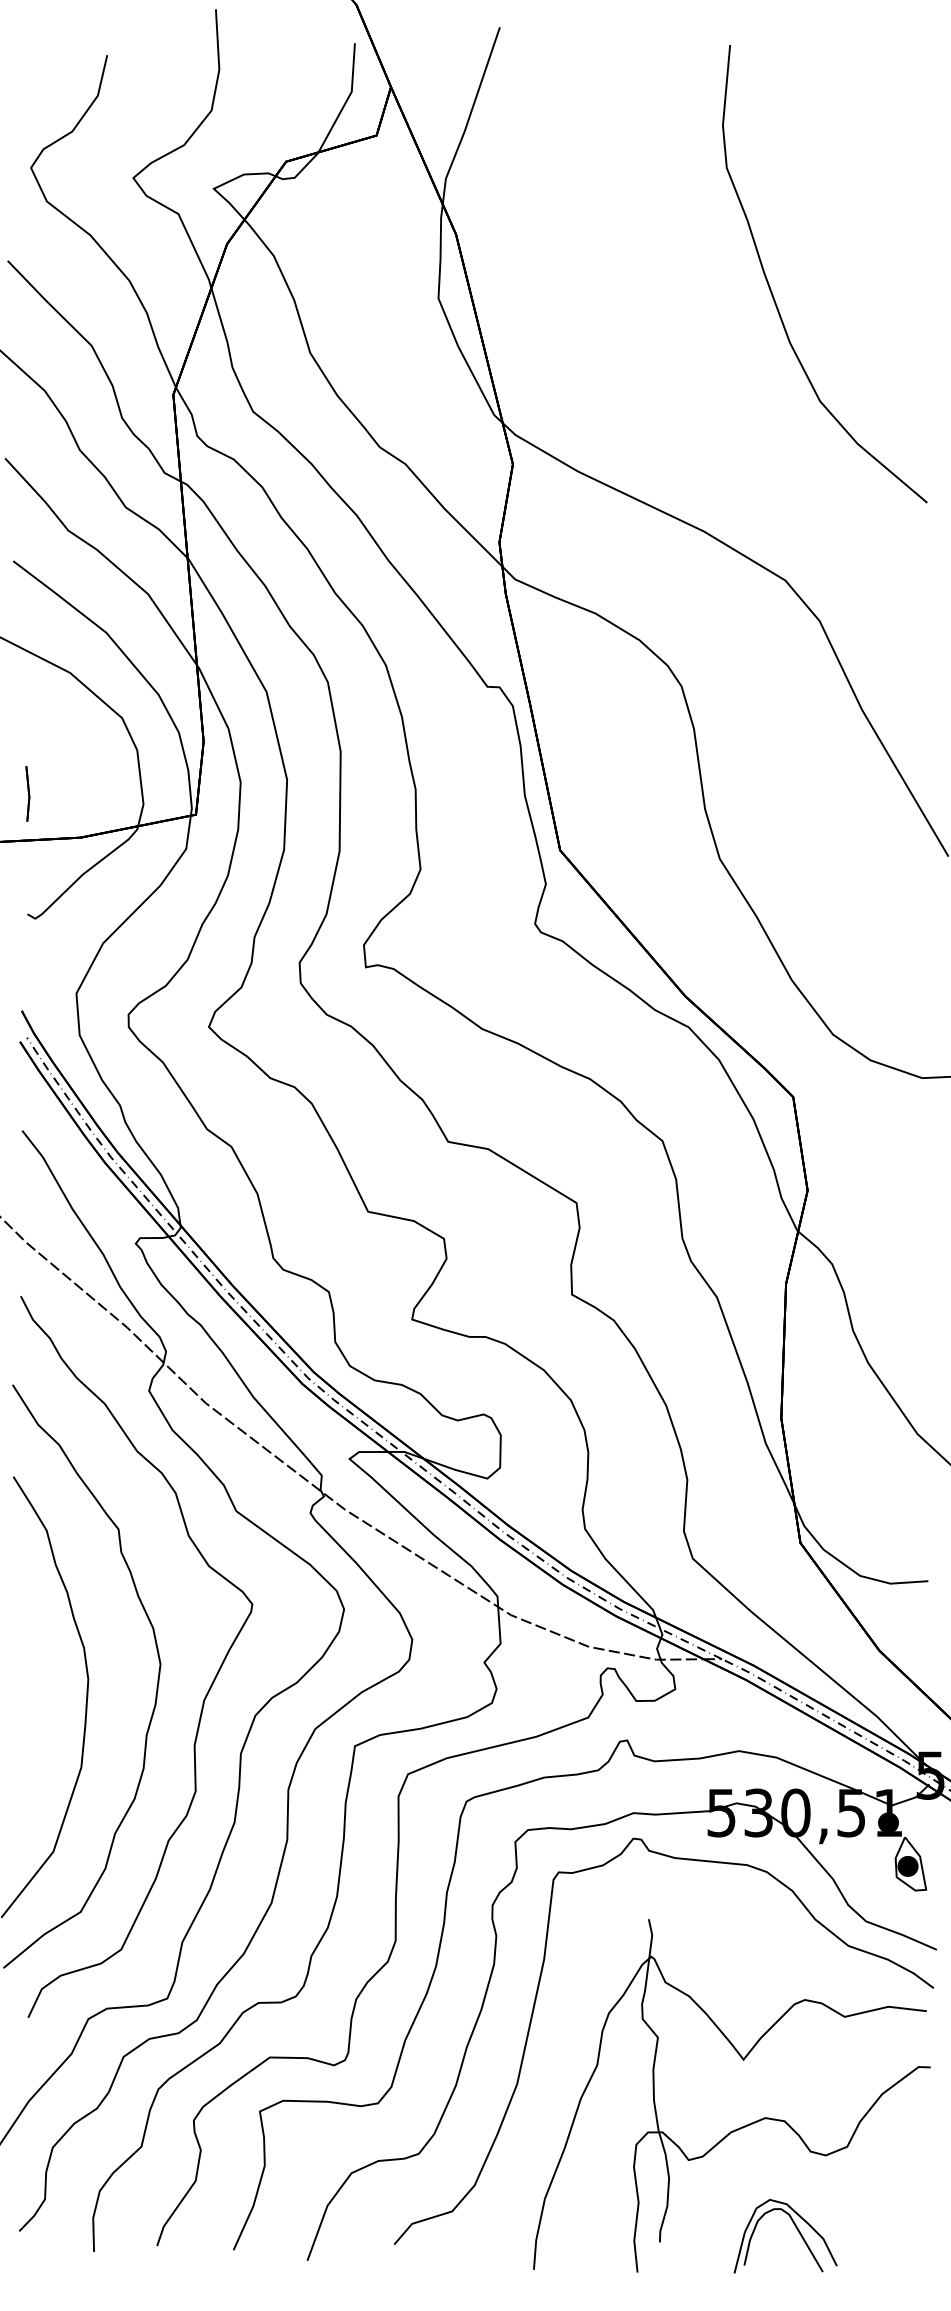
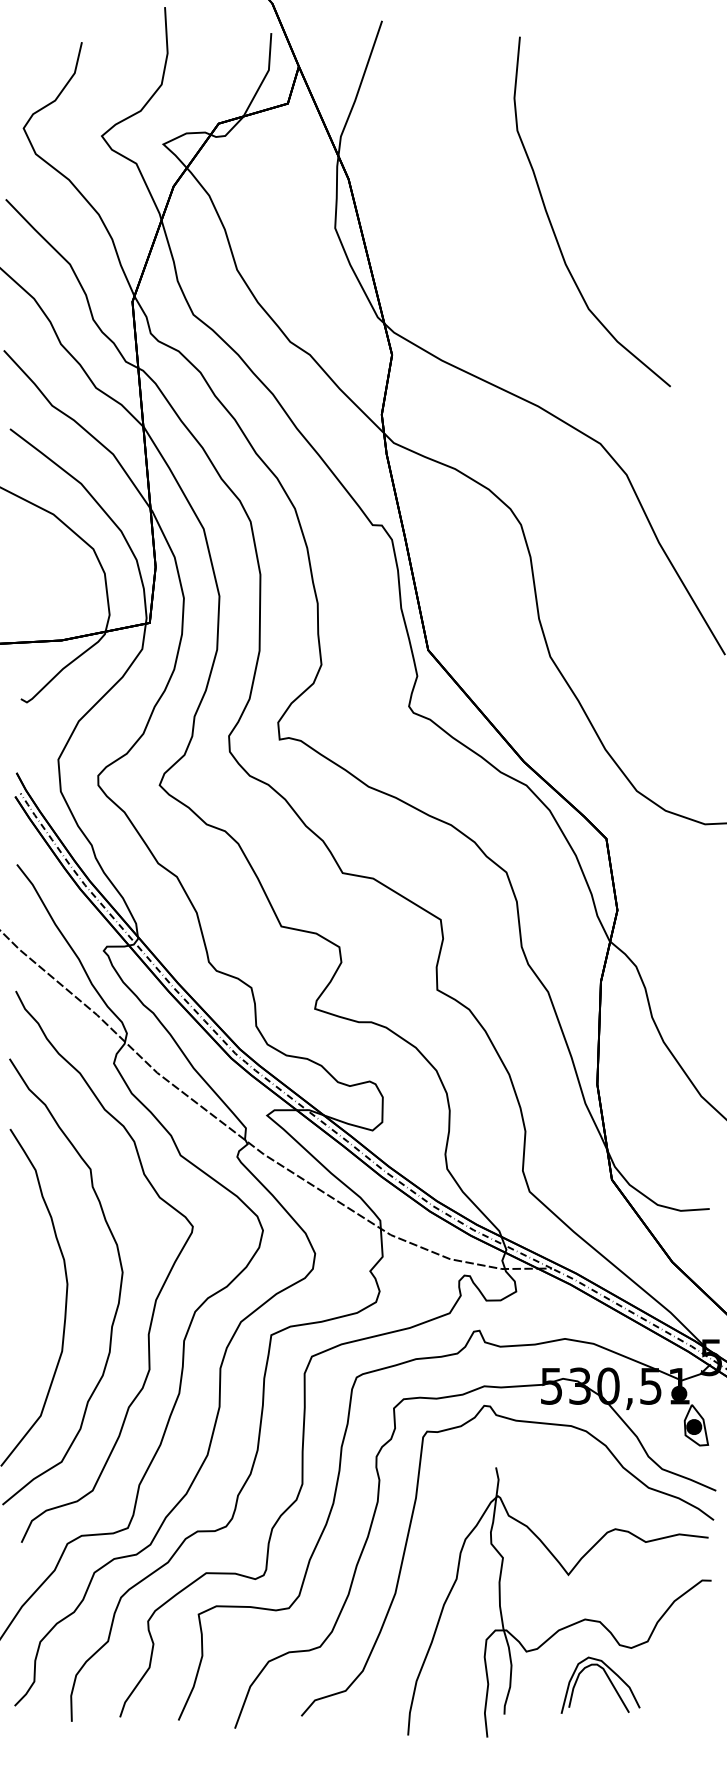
curve: (773, 294) -> (553, 227), moved
part: (27, 793) -> (20, 606), removed
part: (796, 2229) -> (608, 1680), moved

